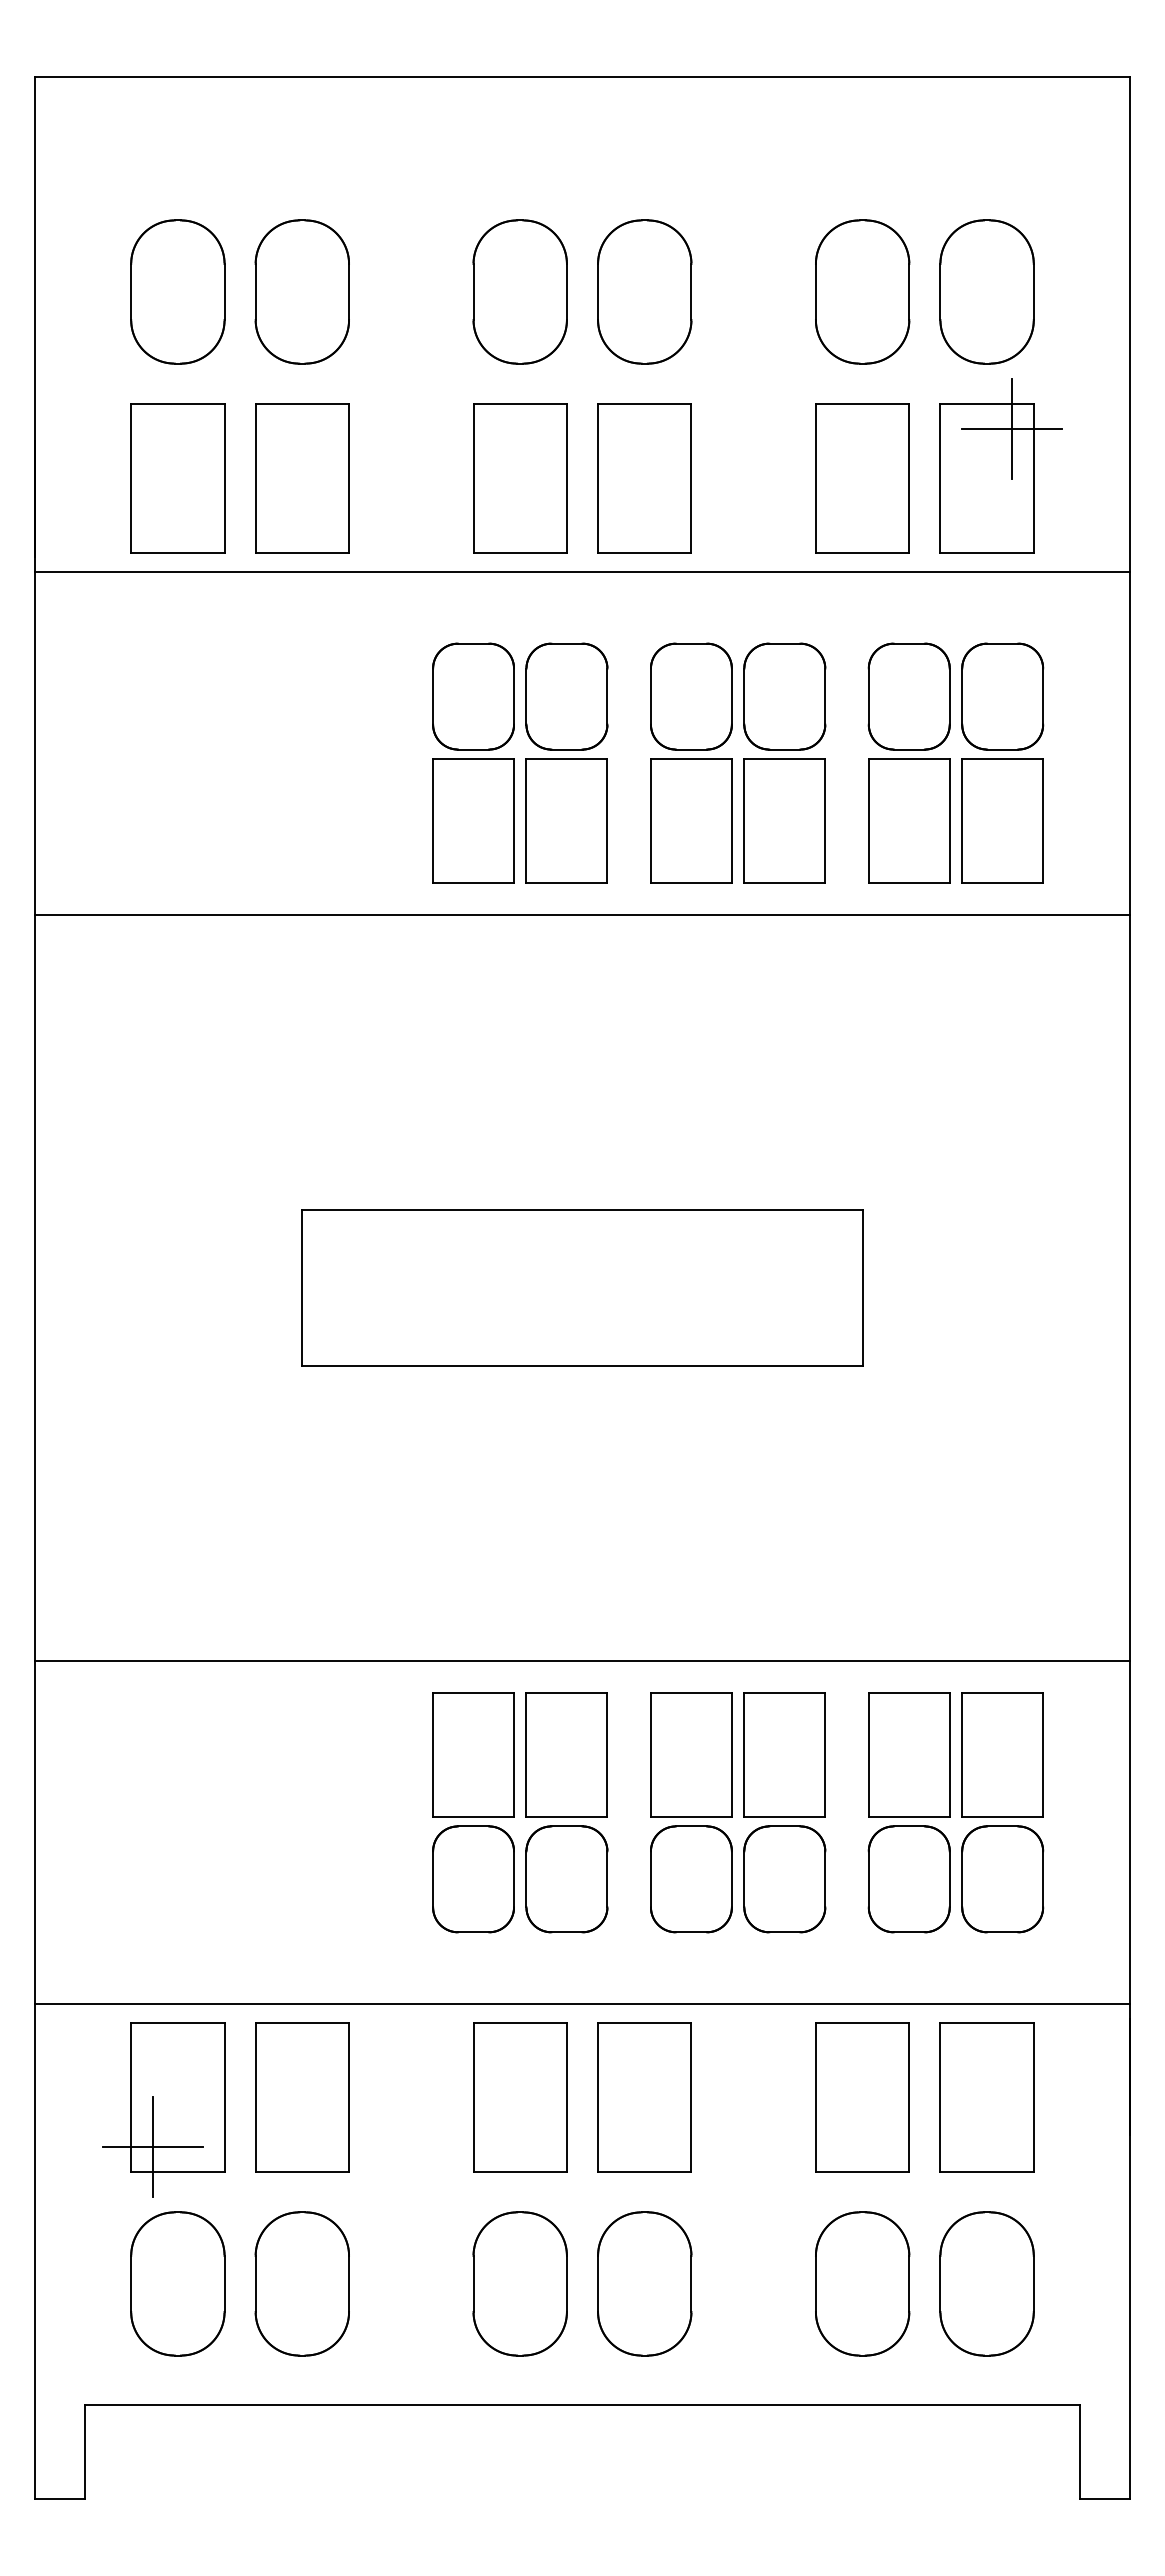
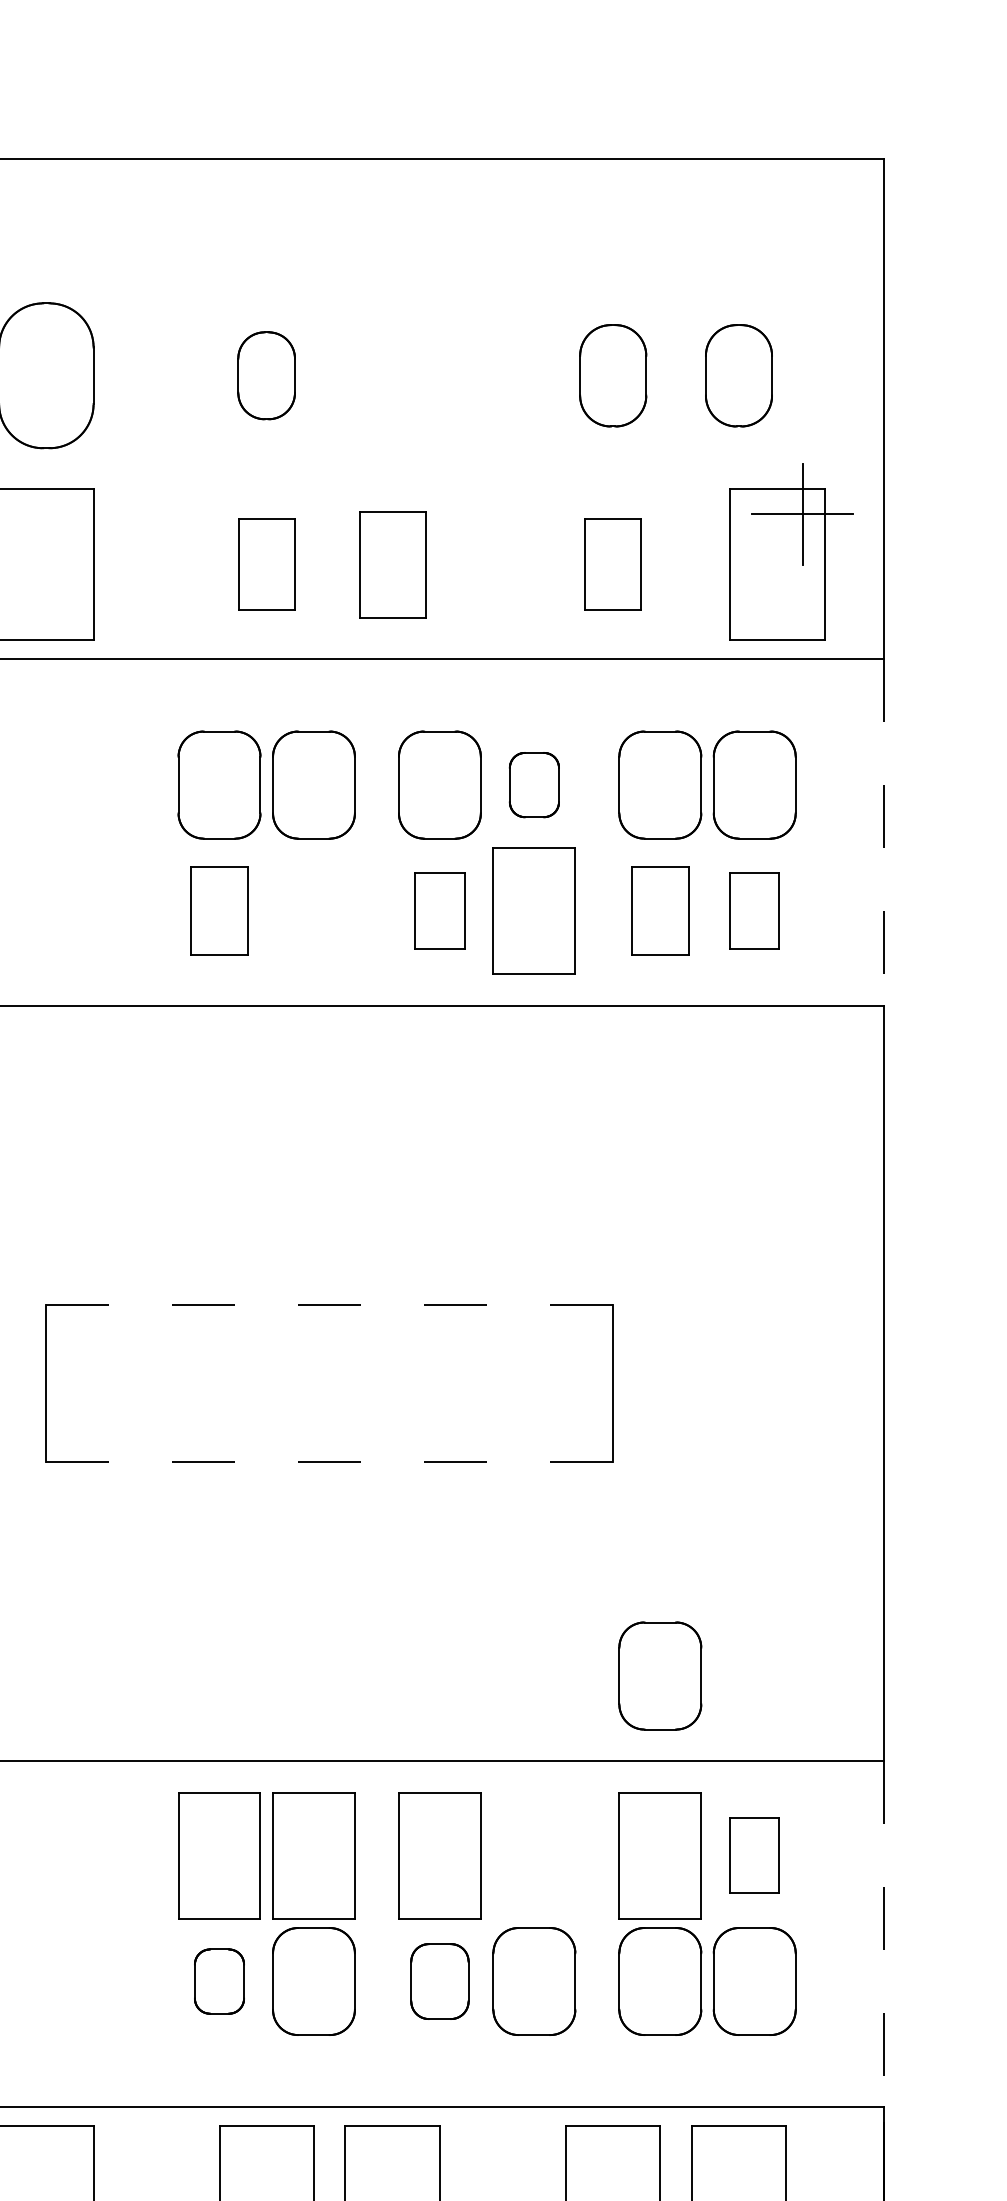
part: (519, 291) -> (265, 375), size x0.6
part: (644, 291) -> (392, 375), removed
part: (862, 291) -> (612, 375), size x0.7
part: (986, 291) -> (738, 375), size x0.7
part: (1000, 465) -> (791, 551), moved
part: (520, 478) -> (267, 564), size x0.6
part: (644, 478) -> (392, 564), size x0.7
part: (862, 478) -> (612, 564), size x0.6
part: (784, 696) -> (534, 784), size x0.6
line: (1130, 743) -> (884, 832), solid -> dashed
part: (473, 820) -> (219, 910), size x0.7
part: (566, 820) -> (313, 910), removed
part: (691, 820) -> (439, 910), size x0.6
part: (909, 820) -> (660, 910), size x0.7
part: (1002, 820) -> (754, 910), size x0.6
line: (582, 1210) -> (329, 1304), solid -> dashed
line: (582, 1365) -> (329, 1461), solid -> dashed
part: (908, 1577) -> (659, 1676), added
part: (784, 1754) -> (534, 1855), removed
part: (1002, 1754) -> (754, 1855), size x0.6
line: (1130, 1833) -> (884, 1935), solid -> dashed
part: (473, 1879) -> (219, 1981), size x0.6
part: (691, 1879) -> (439, 1981), size x0.7

